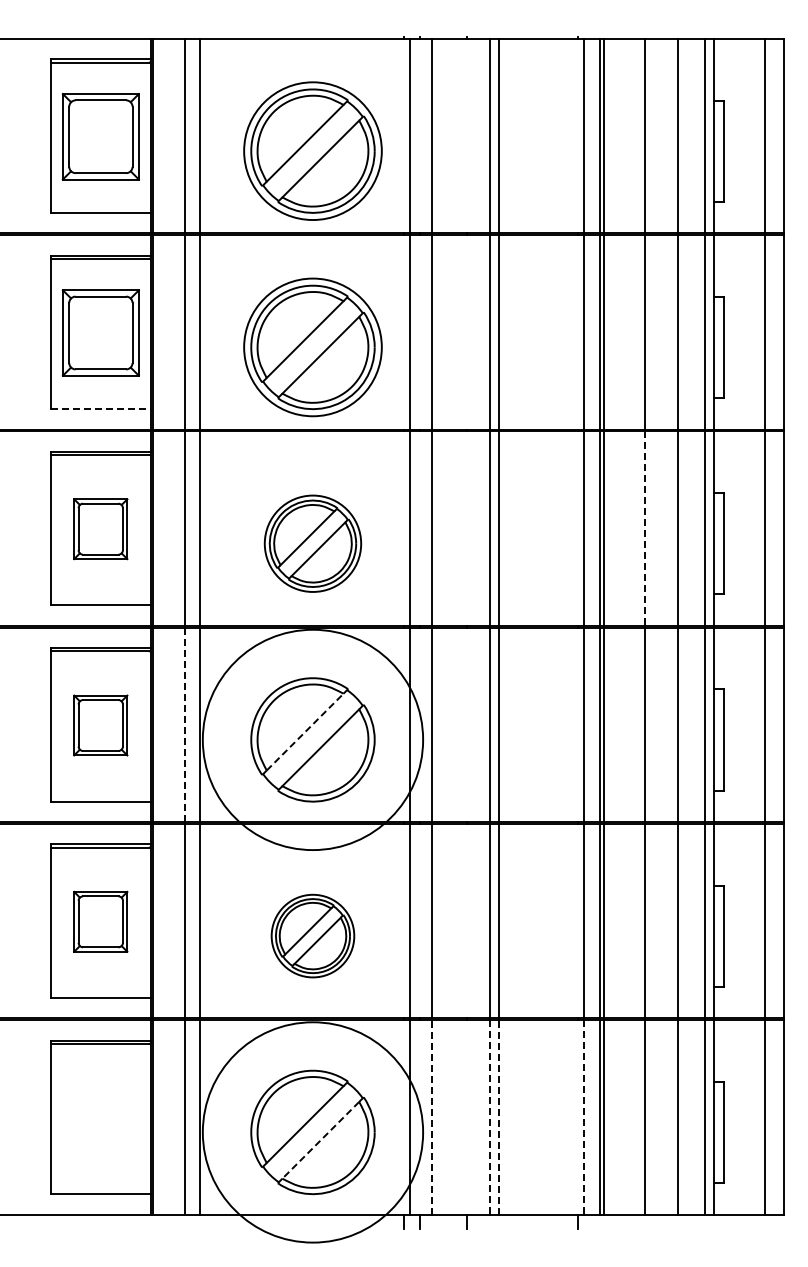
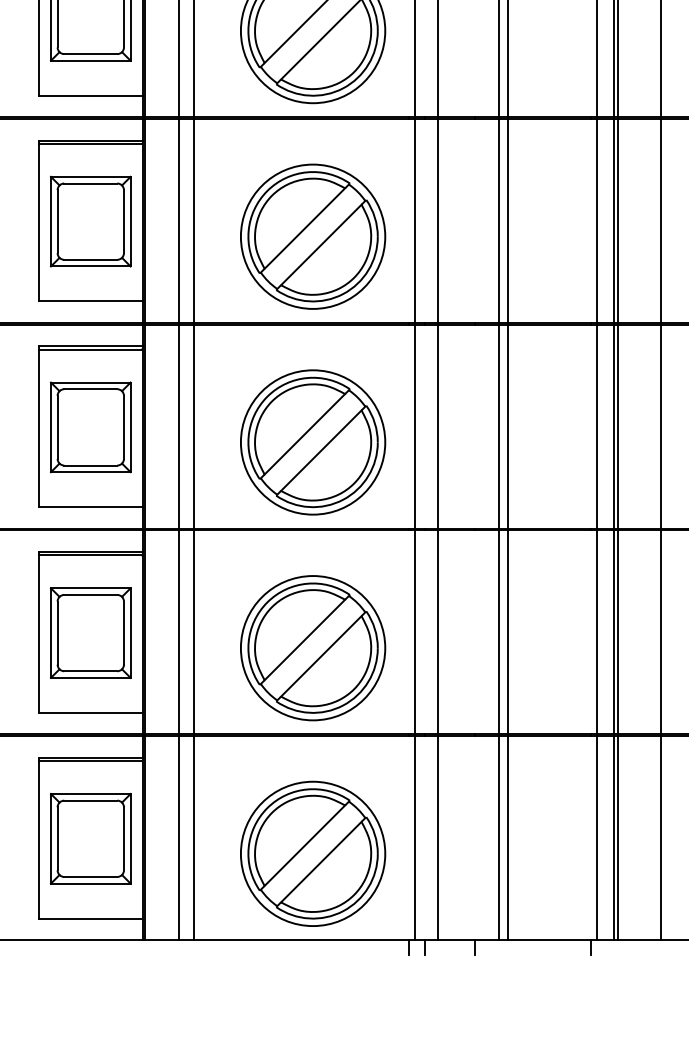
line: (100, 409) -> (90, 96), dashed -> solid
part: (100, 528) -> (90, 220), size x1.43
line: (644, 529) -> (660, 221), dashed -> solid
part: (312, 543) -> (312, 236), size x1.43
line: (184, 724) -> (178, 426), dashed -> solid
part: (100, 725) -> (90, 427), size x1.43
line: (305, 731) -> (305, 433), dashed -> solid
circle: (312, 739) -> (312, 442), size x0.62
part: (100, 921) -> (90, 632), size x1.43
part: (312, 935) -> (312, 647), size x1.67
line: (432, 1116) -> (438, 837), dashed -> solid
line: (499, 1116) -> (508, 837), dashed -> solid
part: (100, 1117) -> (90, 838), added
line: (489, 1117) -> (498, 838), dashed -> solid
line: (583, 1117) -> (596, 838), dashed -> solid
circle: (312, 1132) -> (312, 853), size x0.62
line: (320, 1140) -> (320, 862), dashed -> solid

